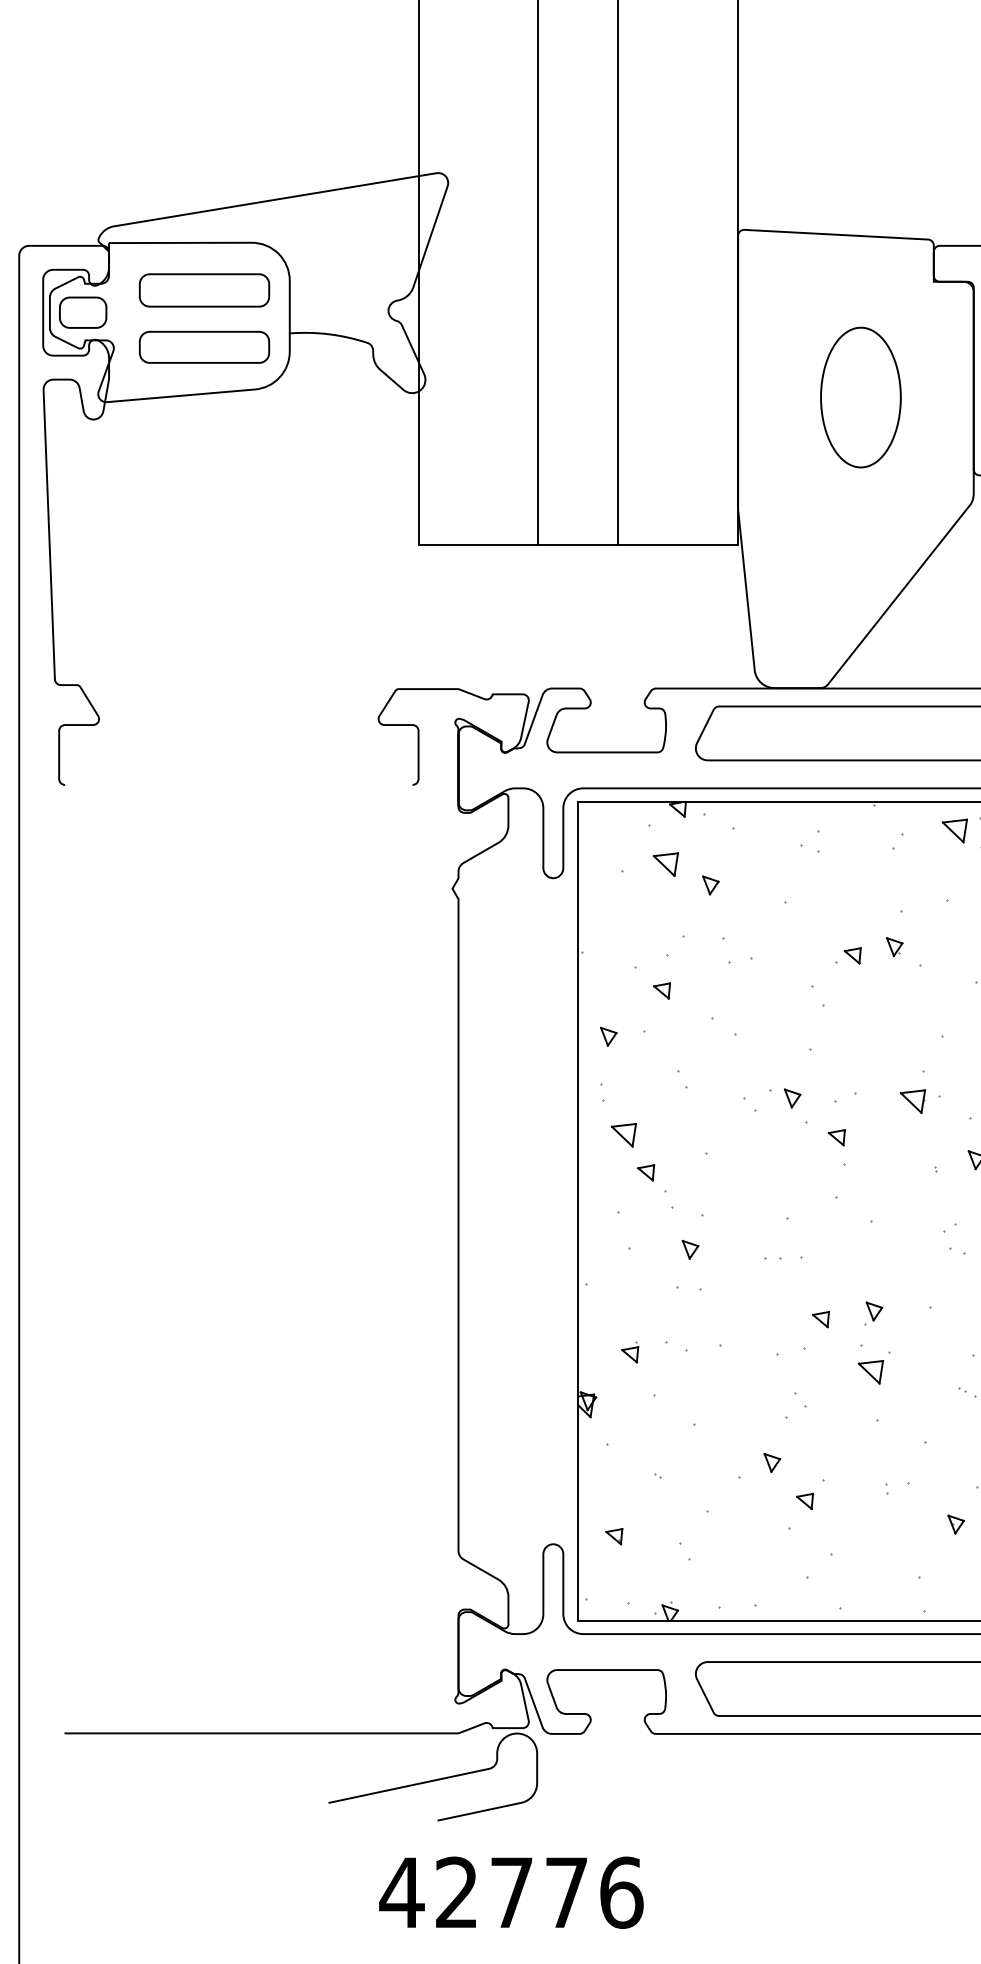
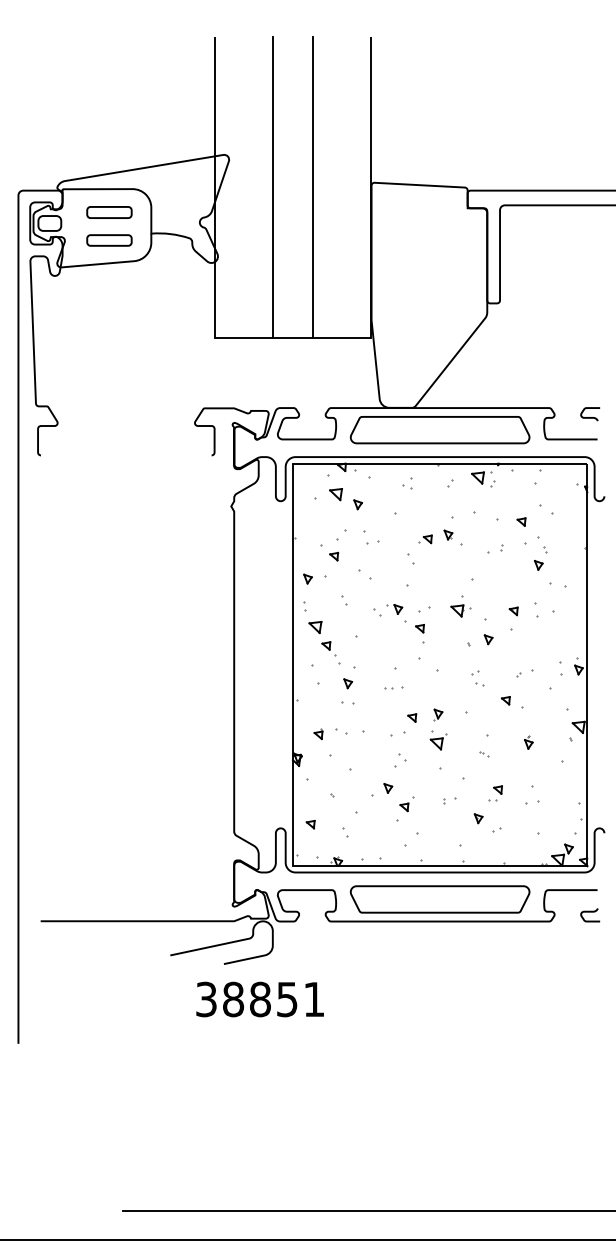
part: (204, 290) -> (109, 212), size x0.7
part: (204, 347) -> (109, 240), size x0.7
part: (860, 398) -> (431, 265), removed
text: (512, 1892) -> (260, 999), 42776 -> 38851

